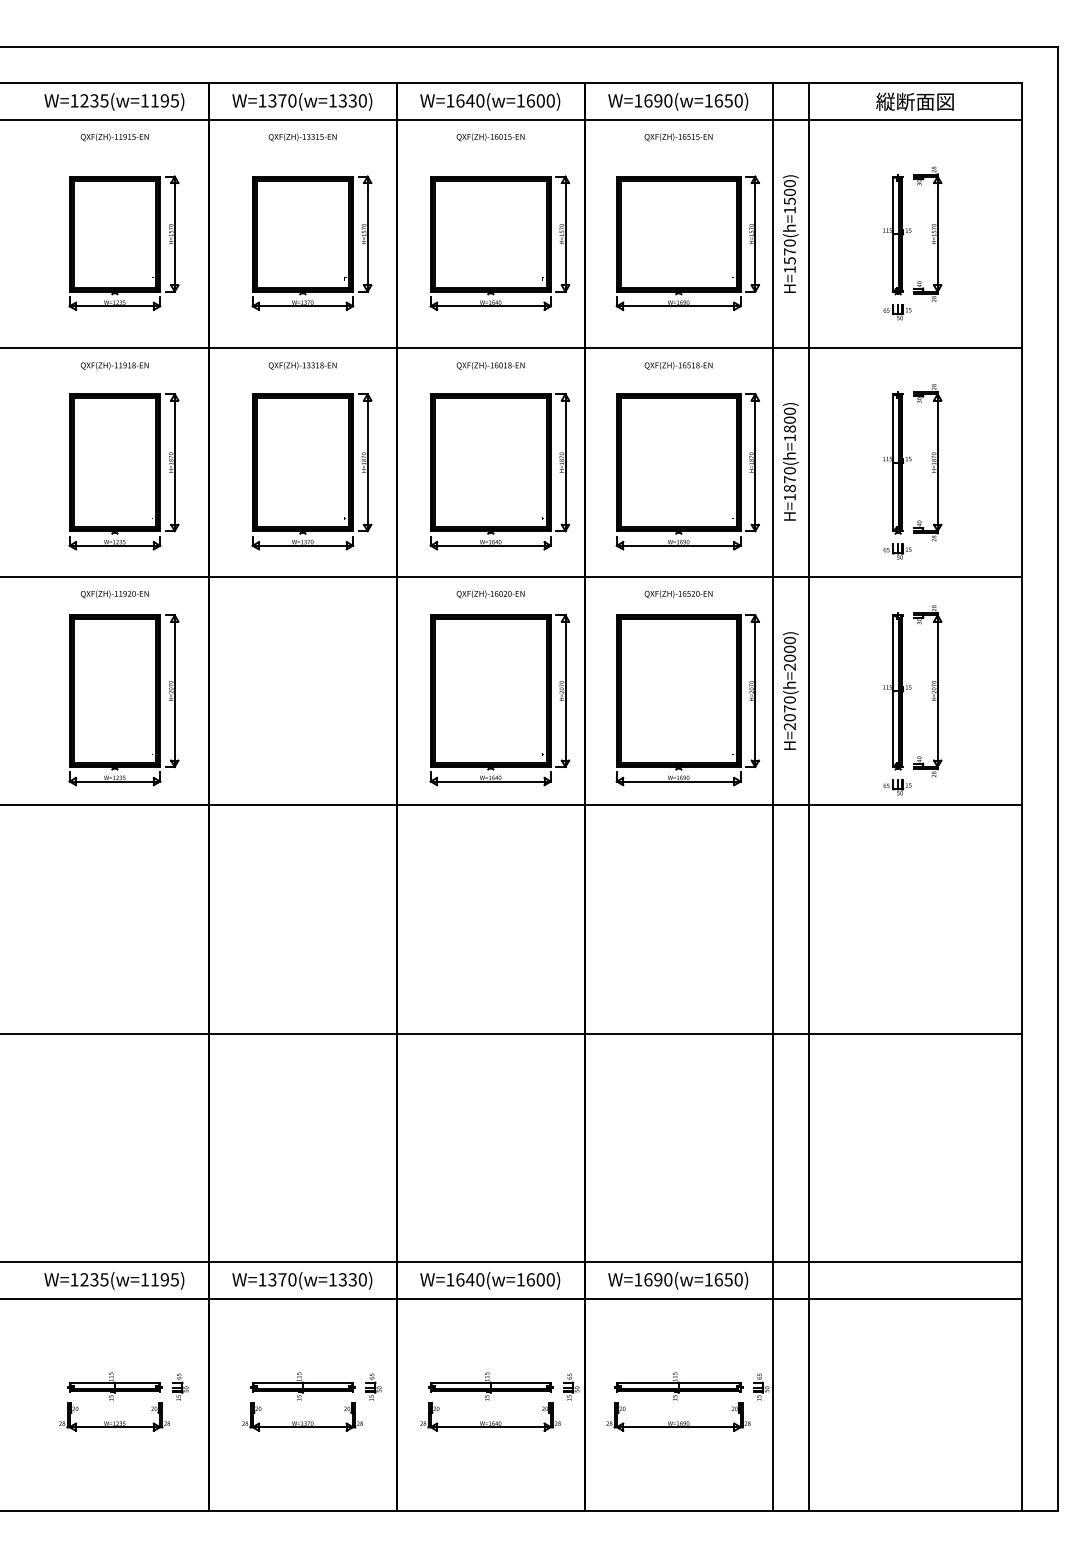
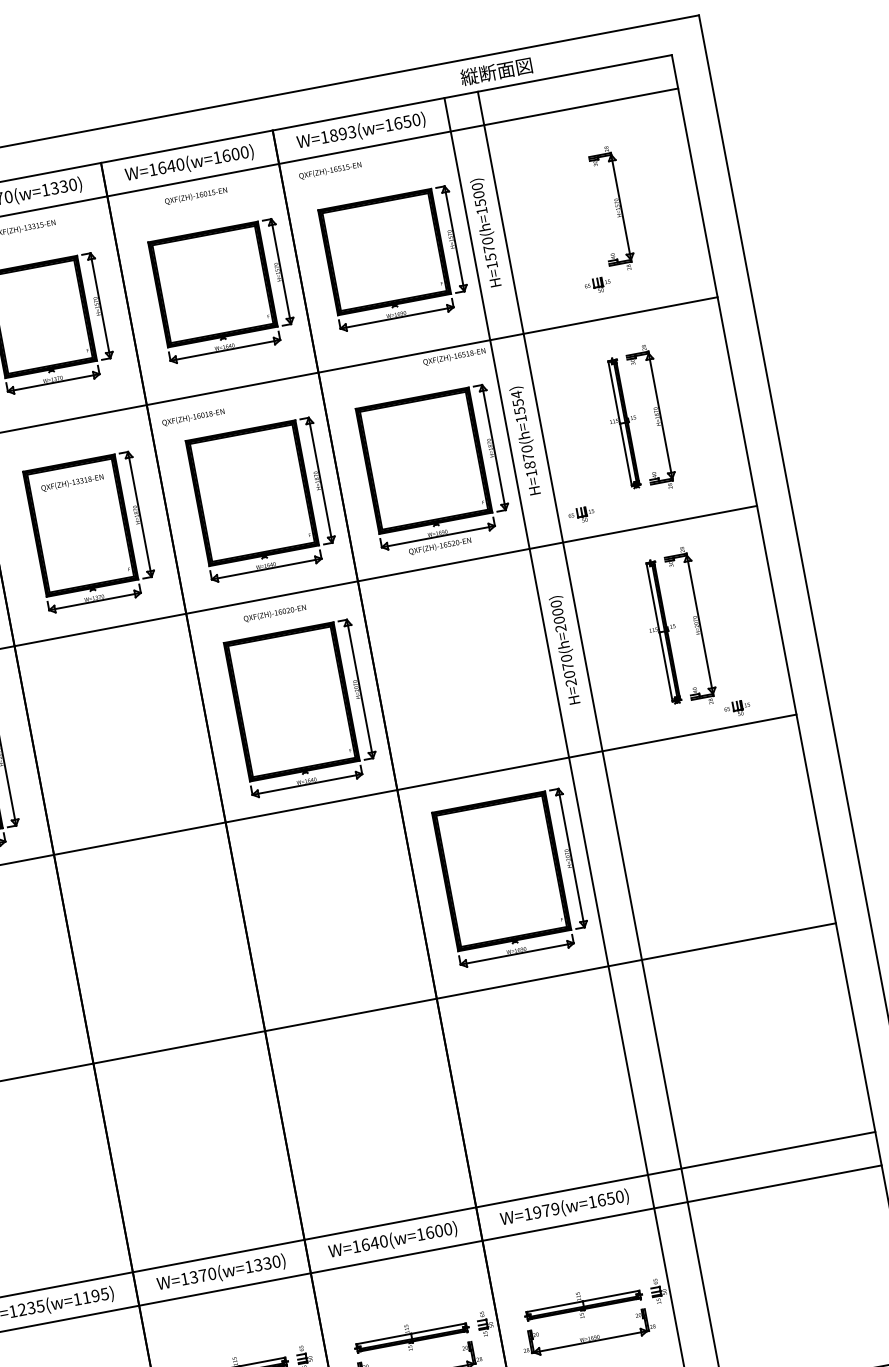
text: (658, 100) -> (343, 133), W=1690(w=1650) -> W=1893(w=1650)
text: (914, 101) -> (495, 71), moved
text: (678, 137) -> (330, 170), moved
part: (897, 234) -> (584, 214), removed
text: (302, 365) -> (72, 482), moved
text: (490, 365) -> (193, 417), moved
text: (678, 365) -> (454, 356), moved
text: (789, 419) -> (517, 402), H=1870(h=1800) -> H=1870(h=1554)
part: (897, 551) -> (581, 515), moved
text: (678, 594) -> (440, 546), moved
part: (687, 700) -> (511, 878), moved
part: (897, 787) -> (737, 708), moved
text: (658, 1279) -> (546, 1210), W=1690(w=1650) -> W=1979(w=1650)

